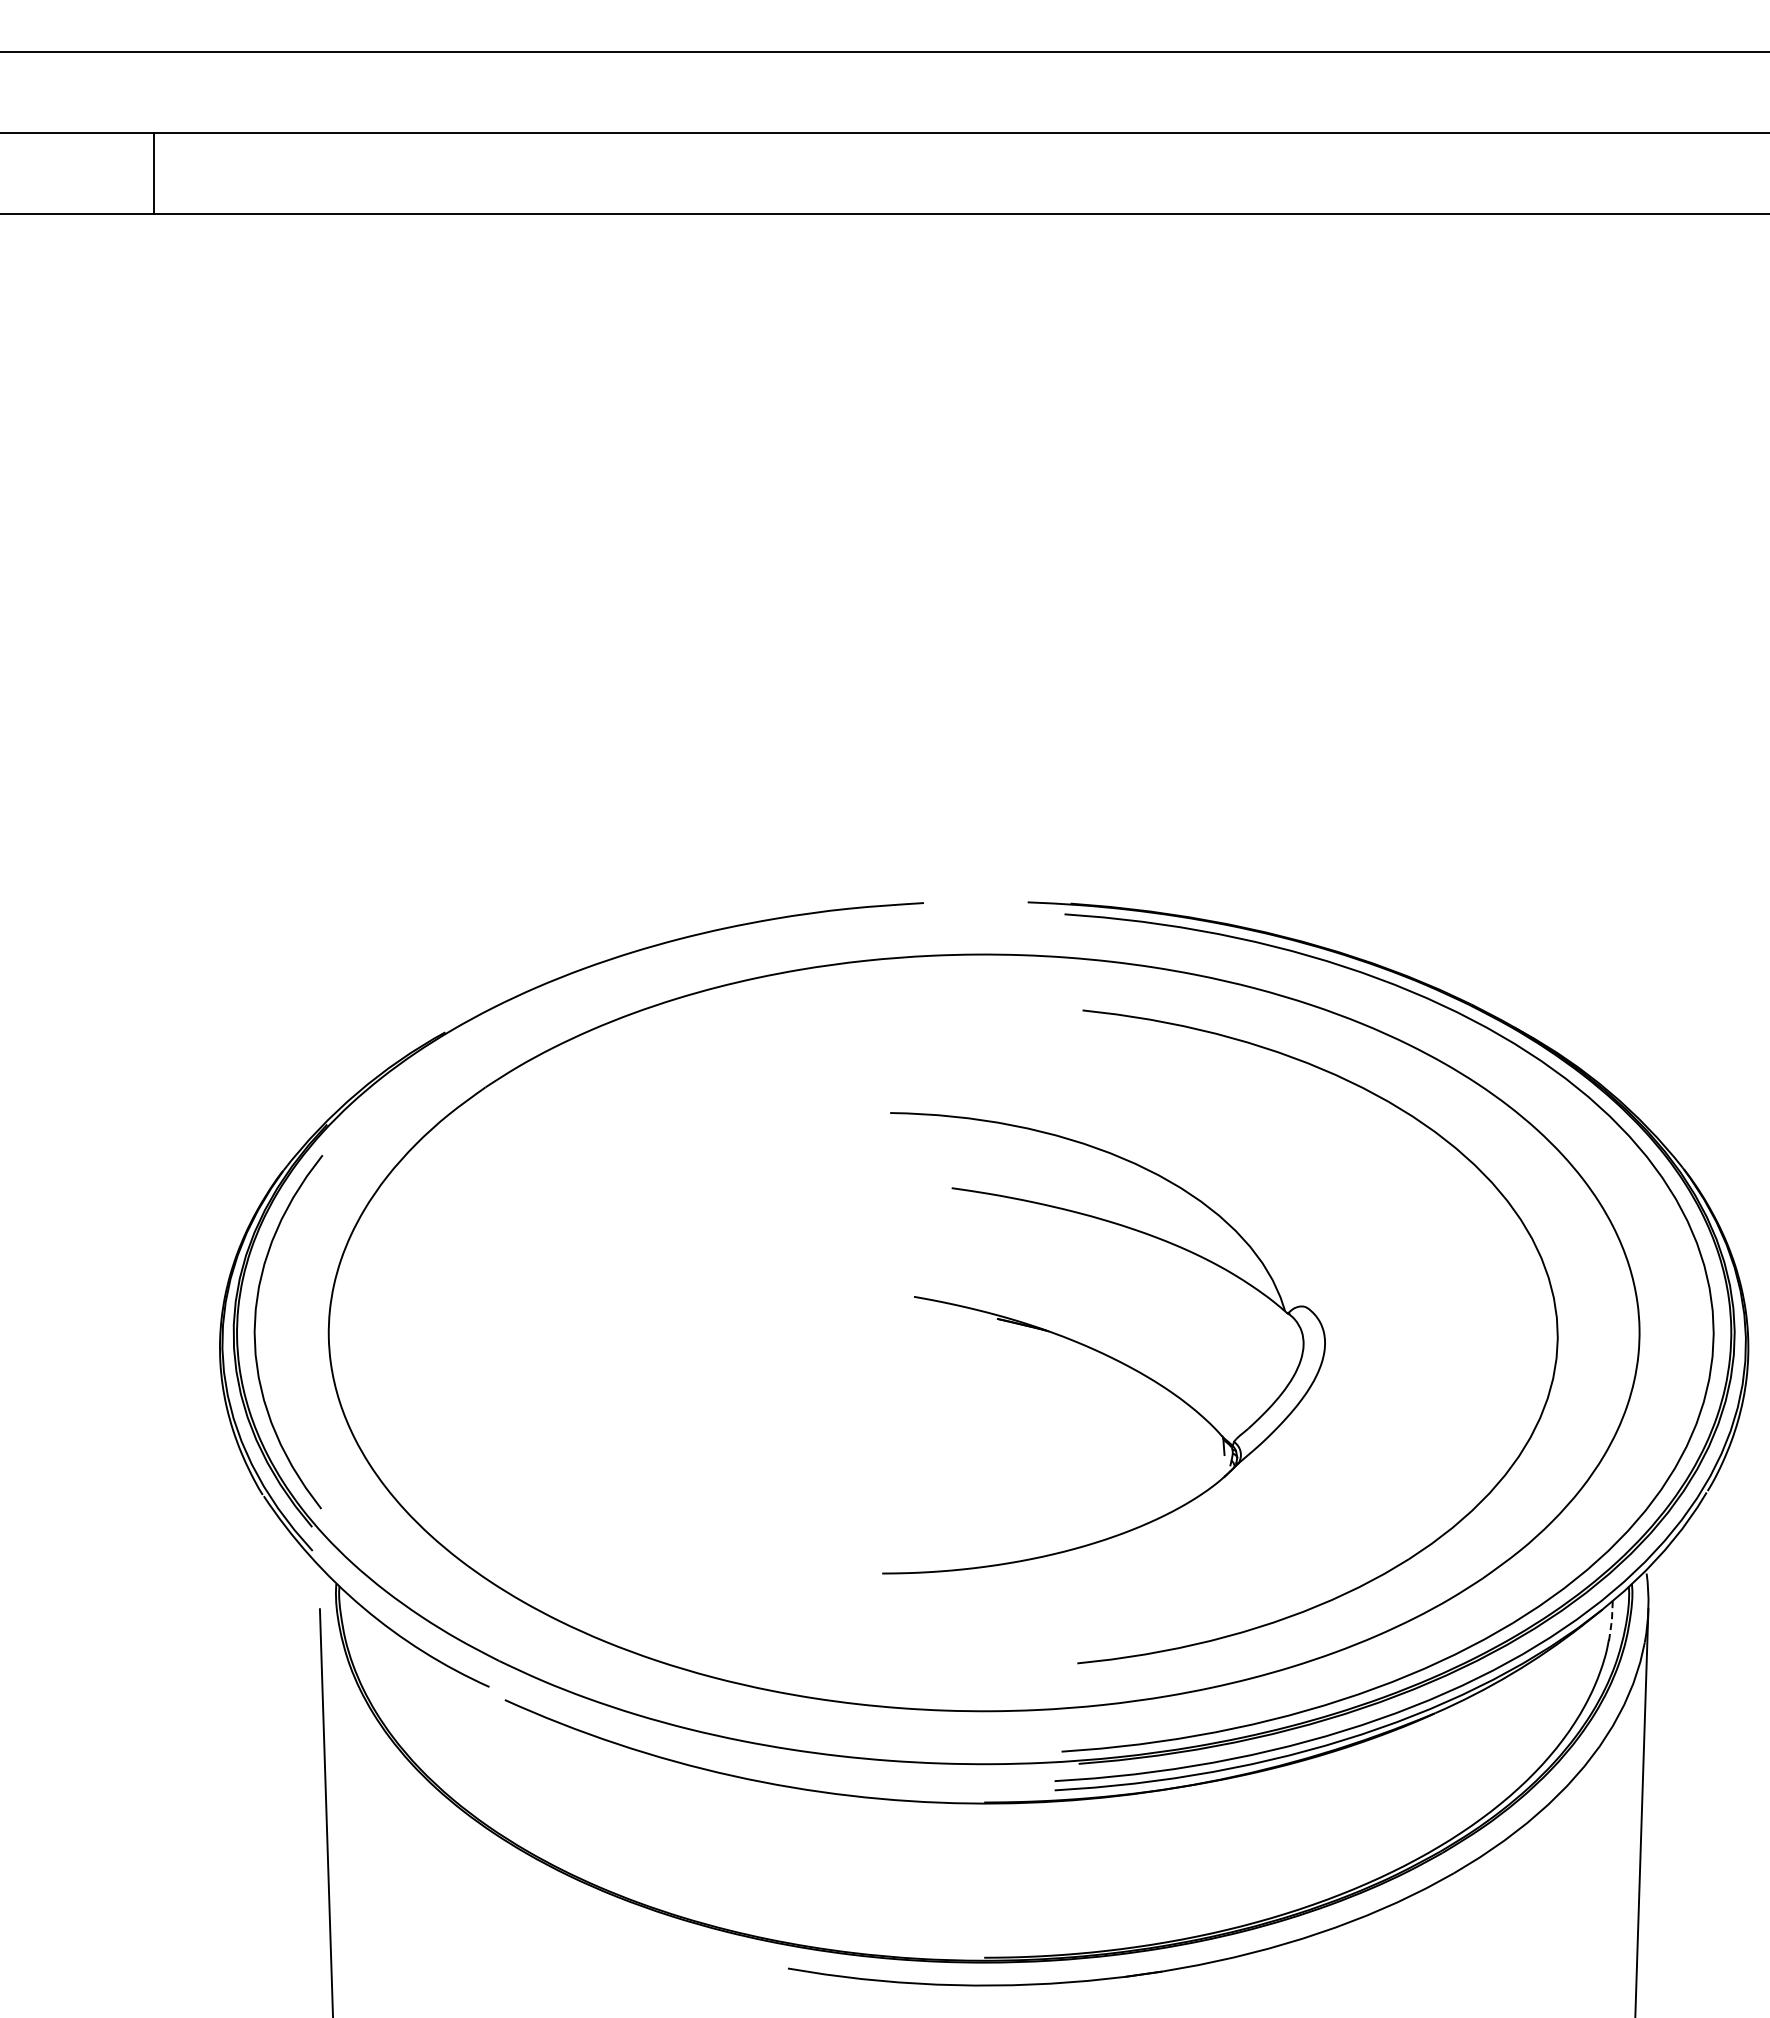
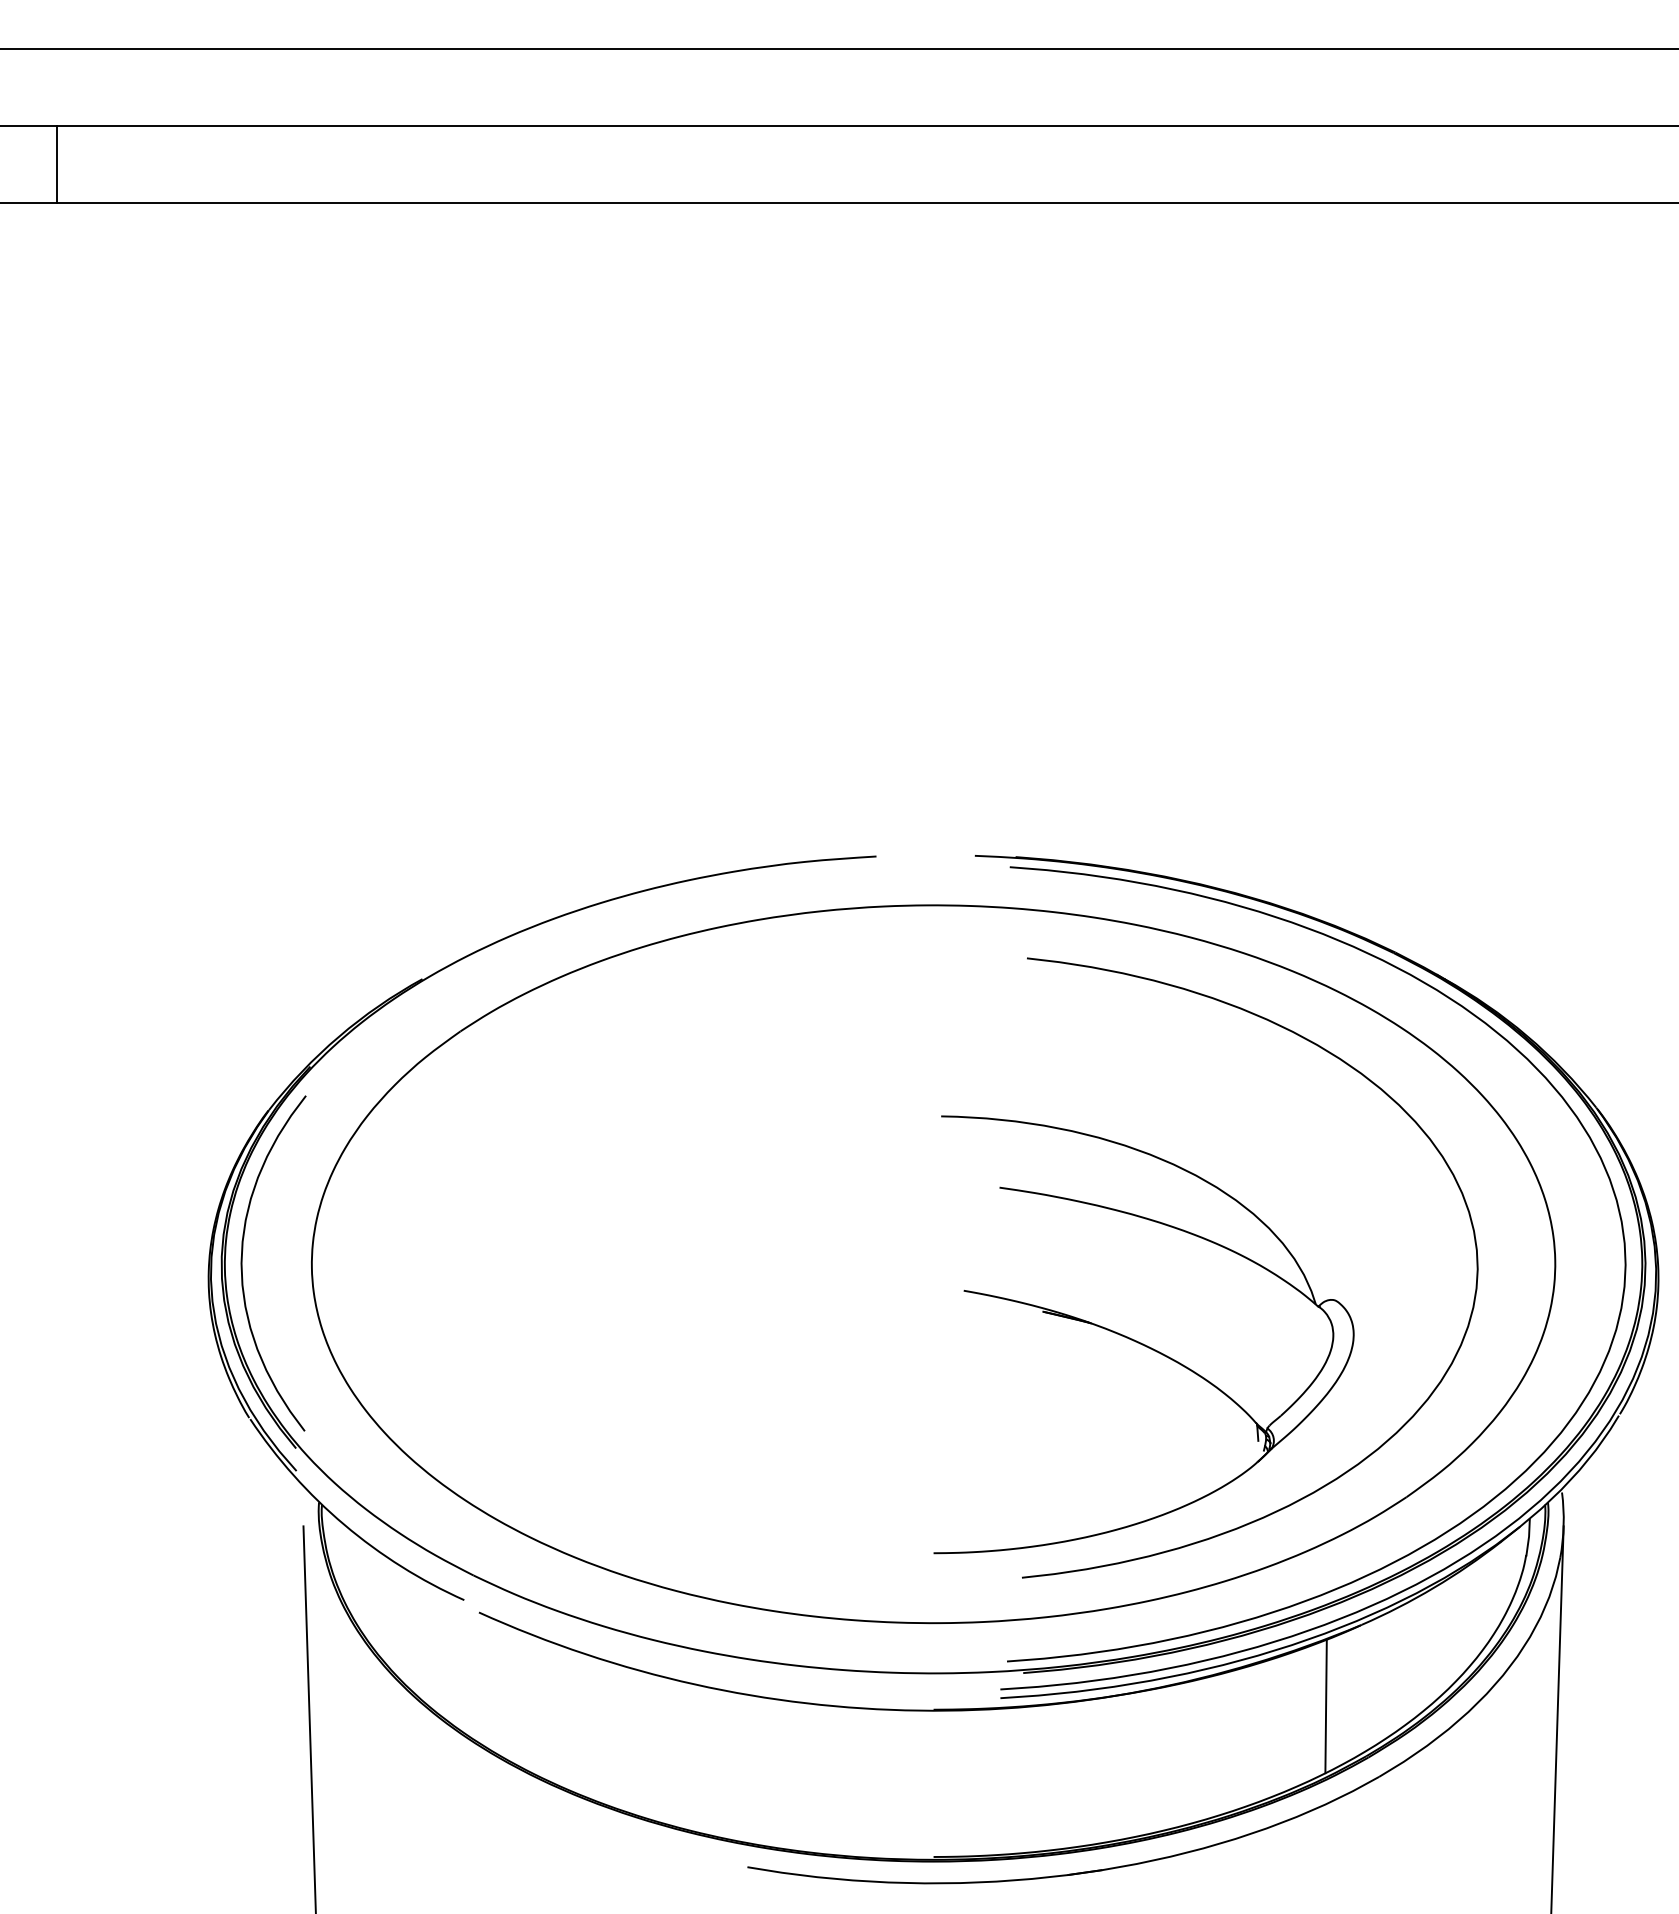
line: (153, 173) -> (57, 164), moved
part: (1101, 1351) -> (1141, 1342), moved
line: (1611, 1621) -> (1528, 1538), dashed -> solid
line: (1397, 1798) -> (1325, 1705), added

